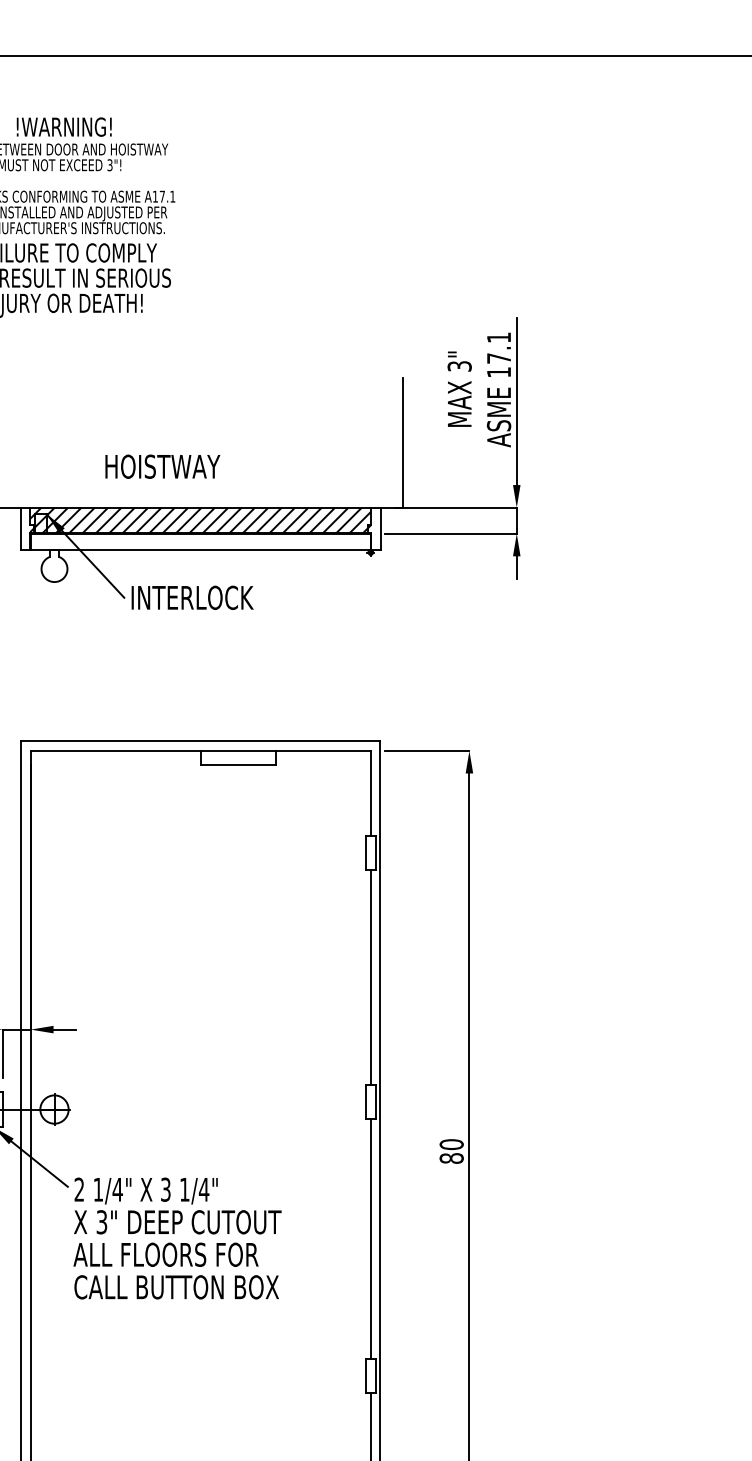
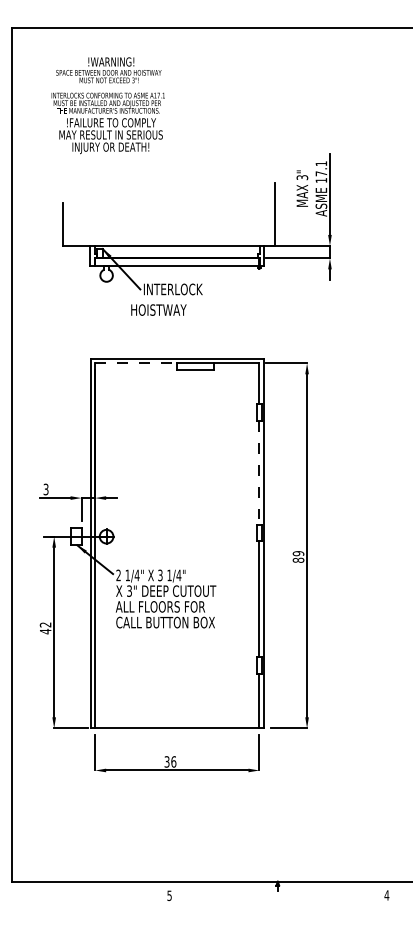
text: (161, 465) -> (158, 309), moved
hatch: (199, 519) -> (176, 251), removed
line: (116, 751) -> (136, 363), solid -> dashed
line: (370, 976) -> (259, 472), solid -> dashed
text: (451, 1144) -> (298, 553), 80 -> 89

